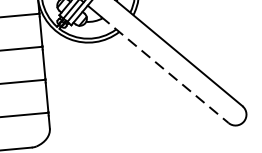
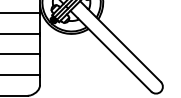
line: (164, 70) -> (114, 55), dashed -> solid

